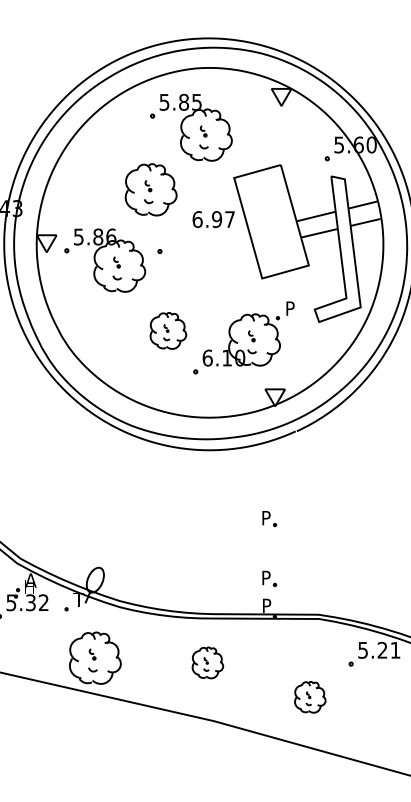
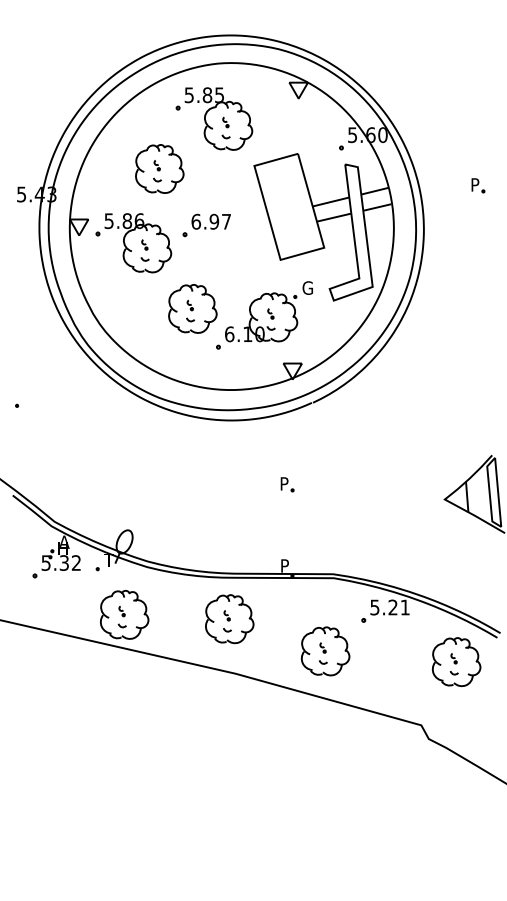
part: (150, 189) -> (159, 168), moved
text: (212, 219) -> (210, 221), moved
text: (290, 308) -> (307, 287), P -> G
part: (167, 330) -> (192, 308), size x1.43
part: (269, 578) -> (287, 540), removed
part: (207, 663) -> (229, 619), size x1.67
part: (310, 697) -> (325, 651), size x1.67

